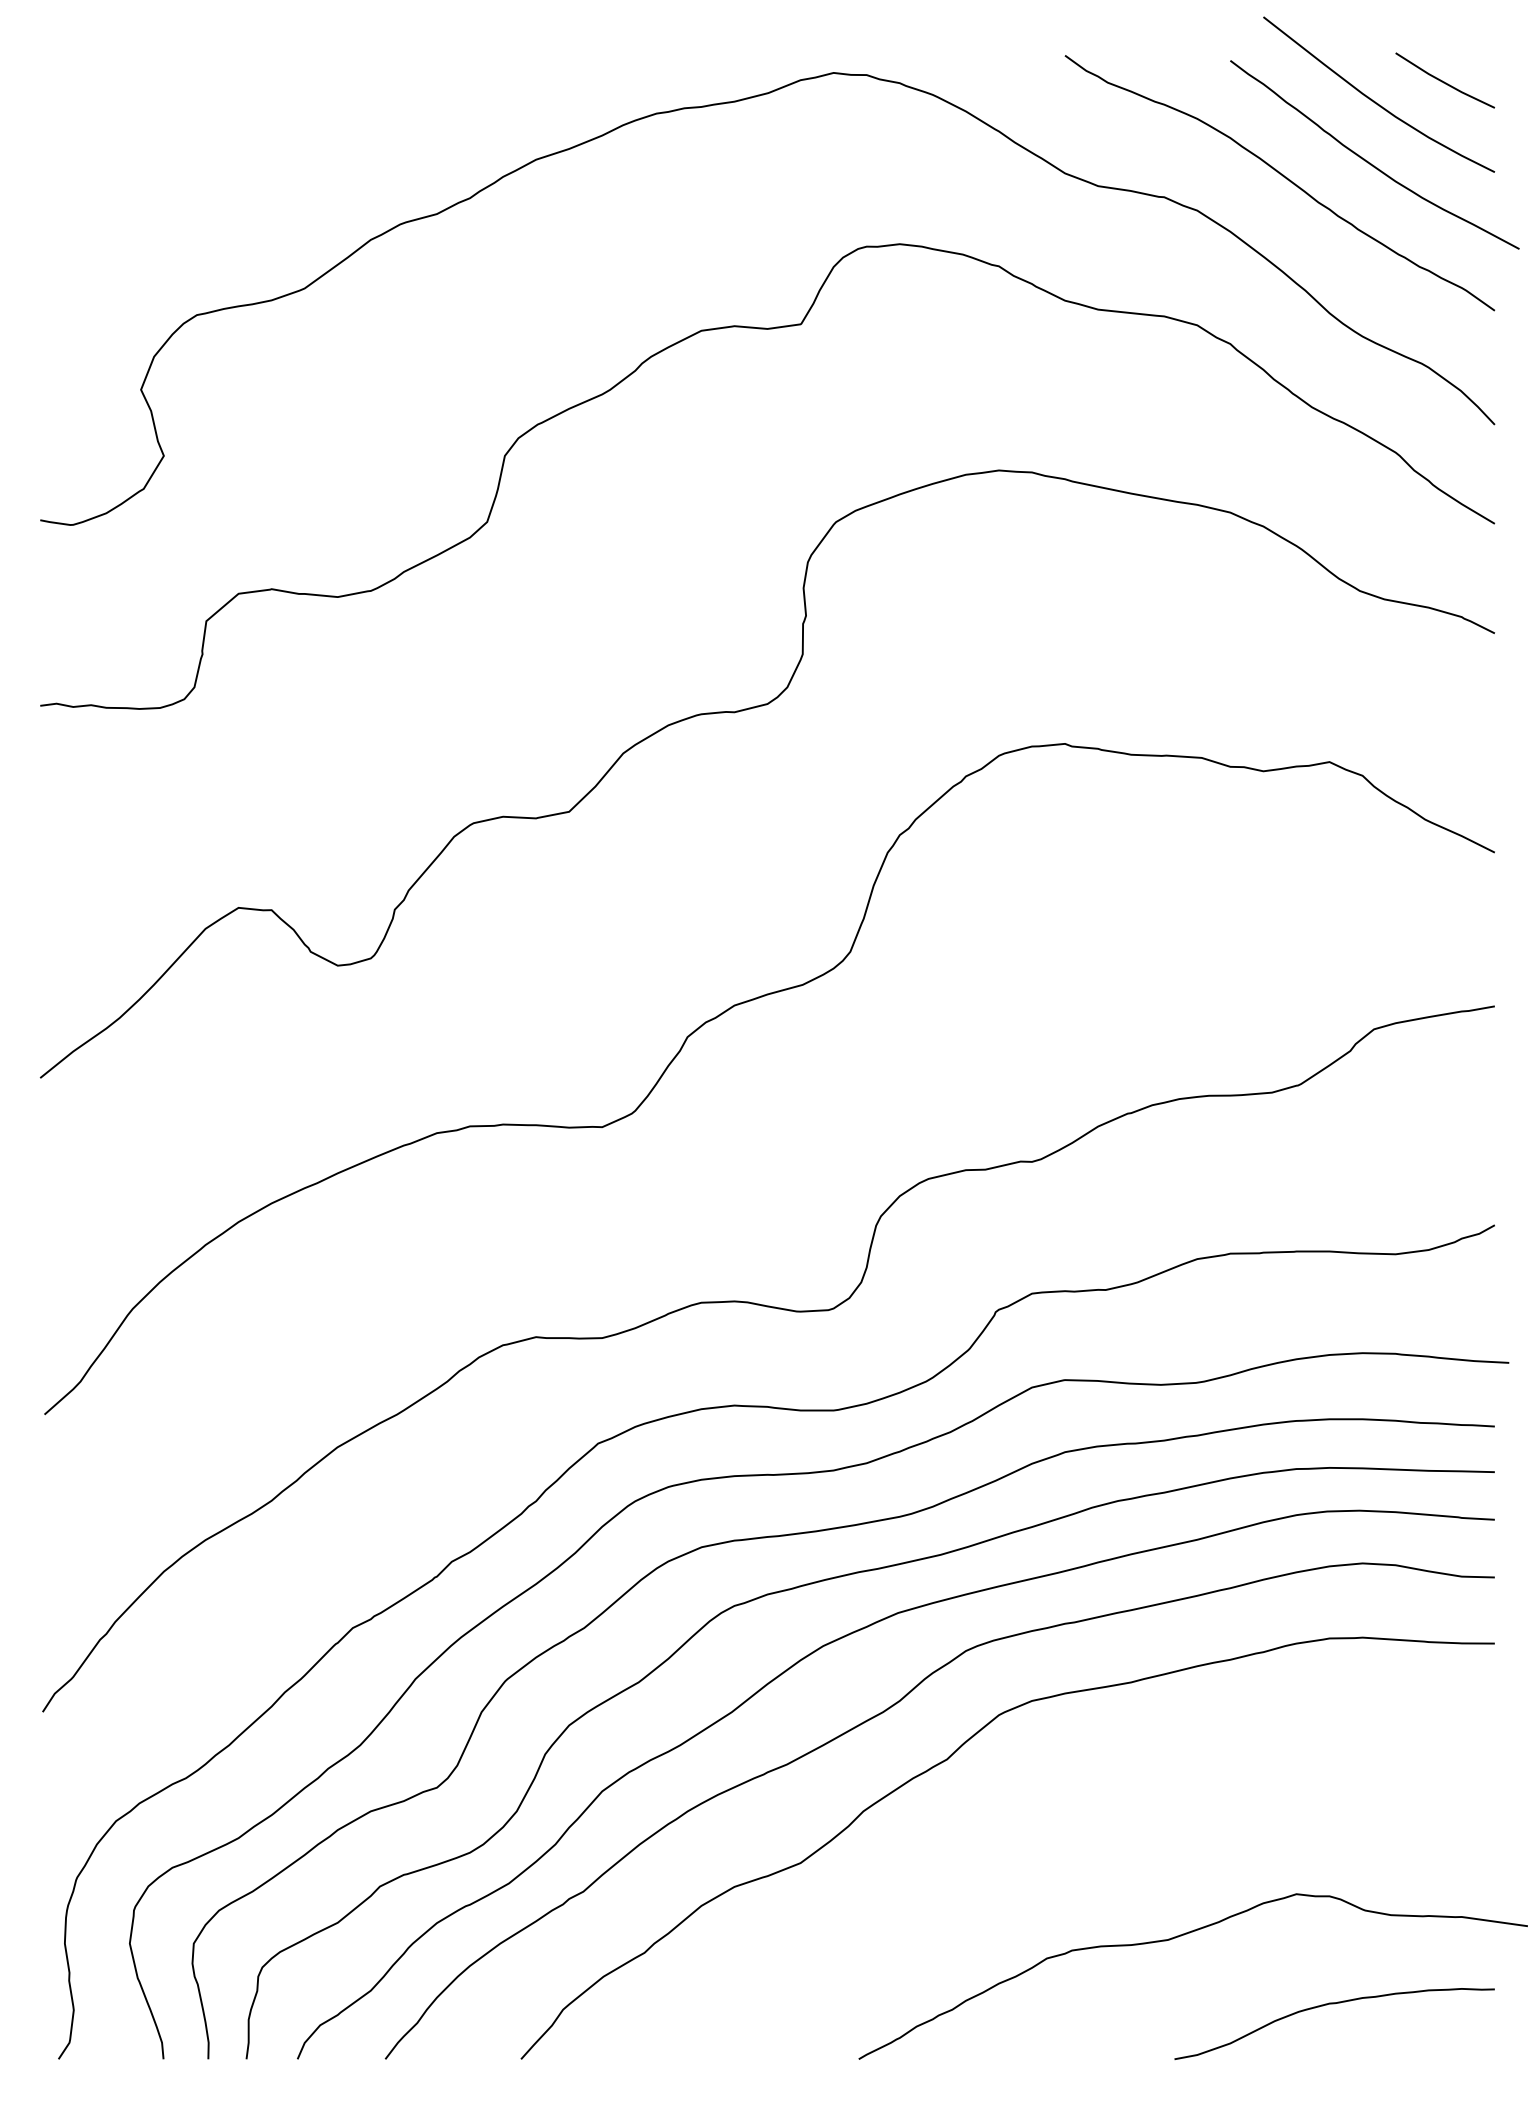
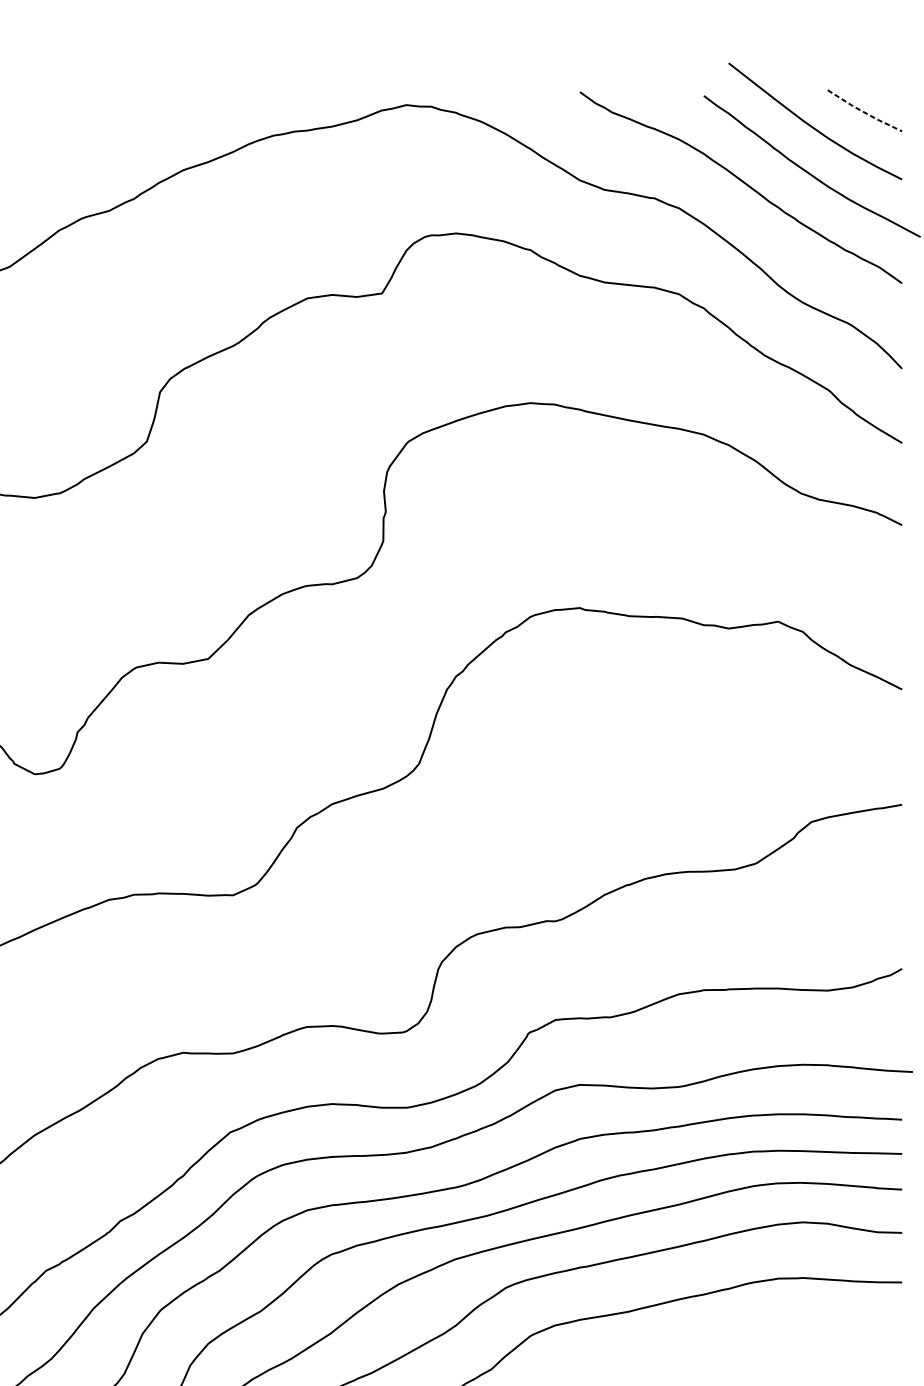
line: (1444, 82) -> (864, 112), solid -> dashed

